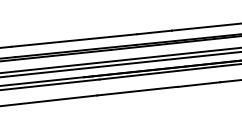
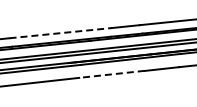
line: (75, 40) -> (61, 33), solid -> dashed
line: (136, 91) -> (111, 74), solid -> dashed

